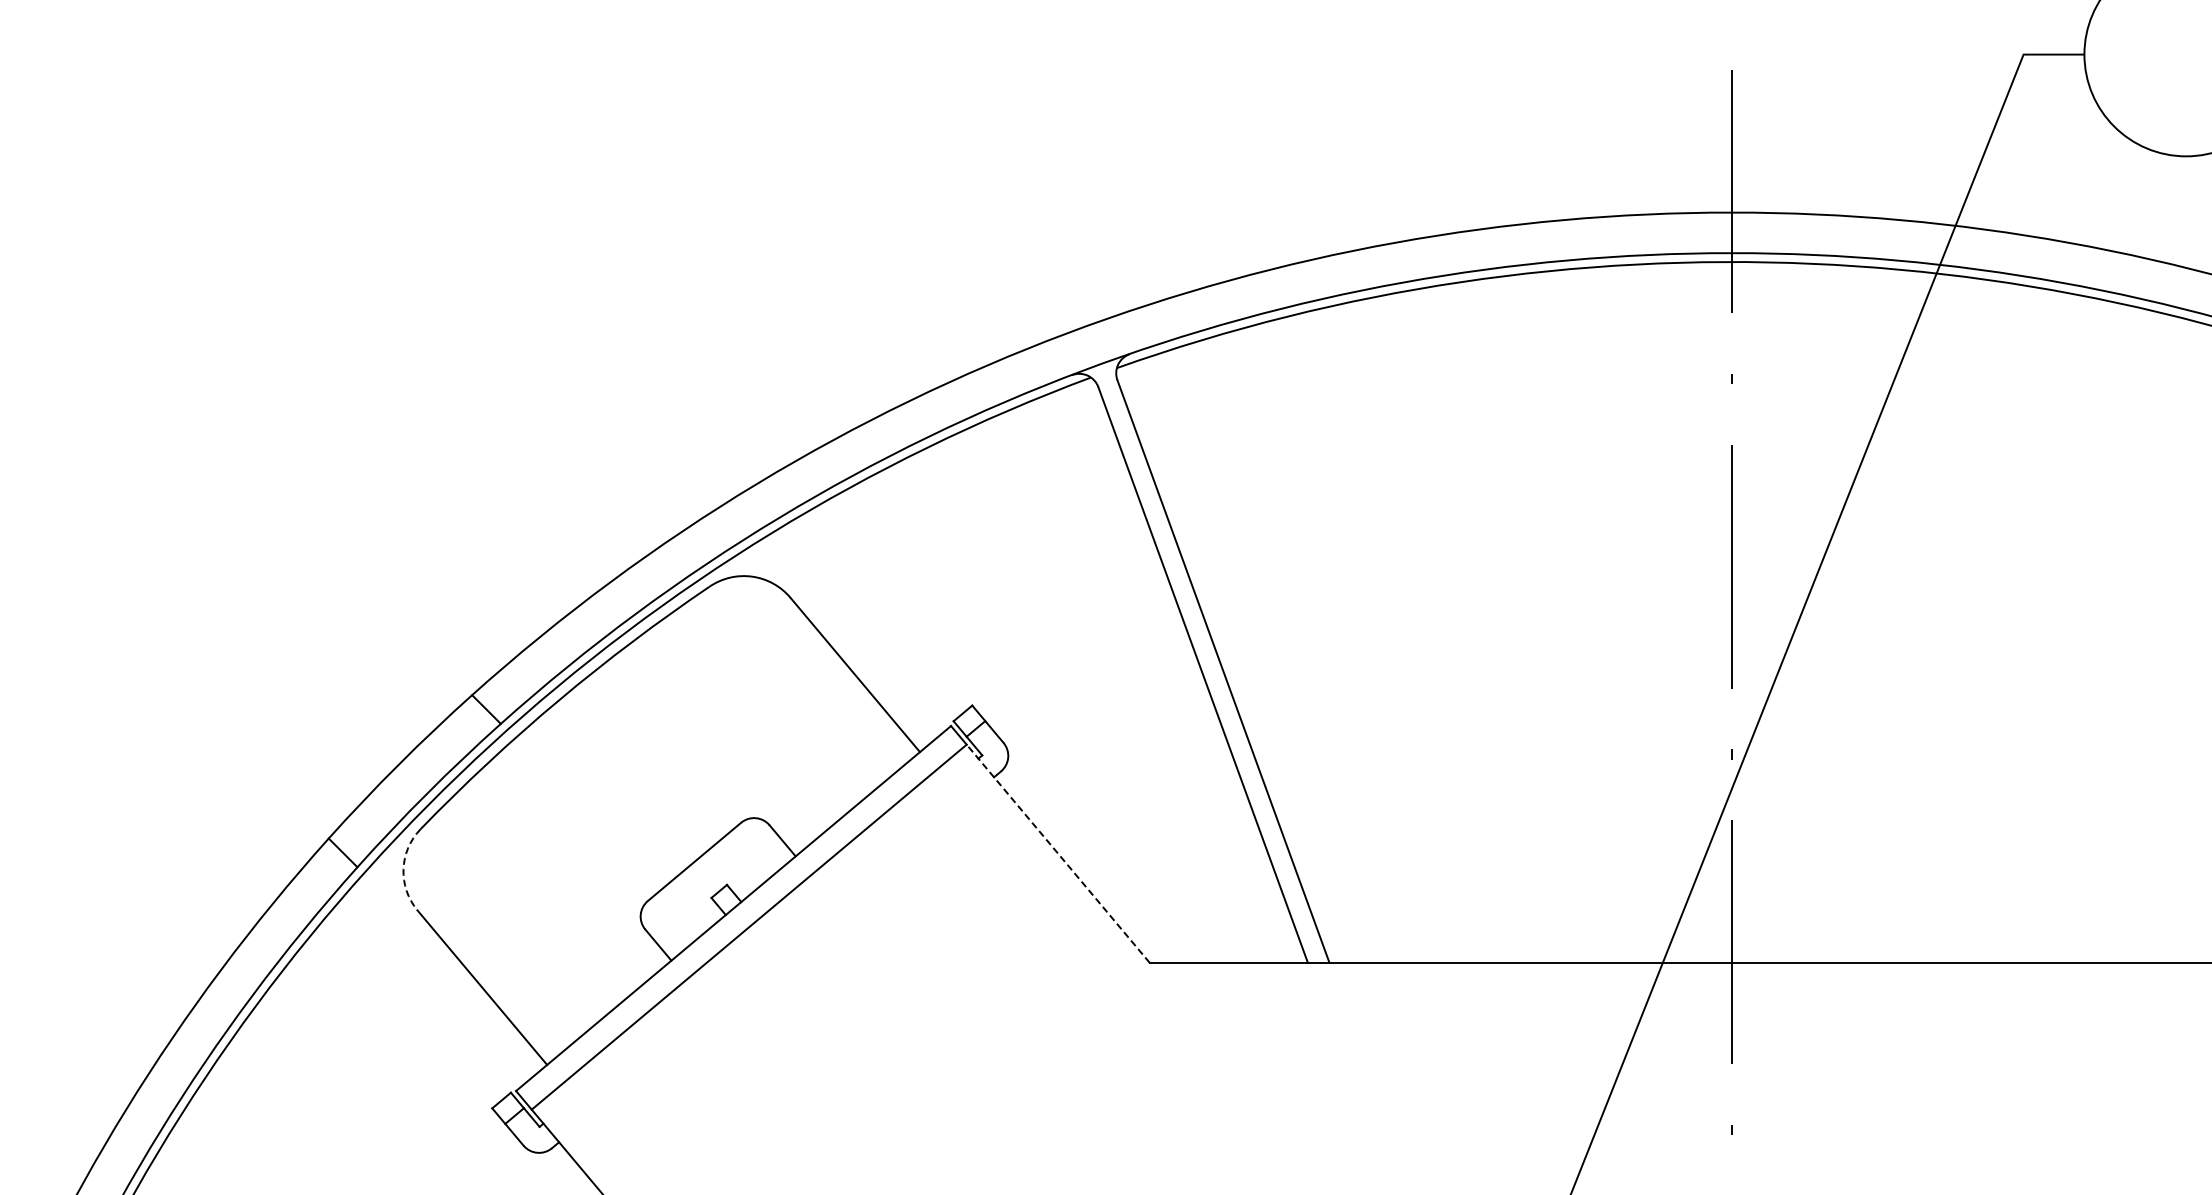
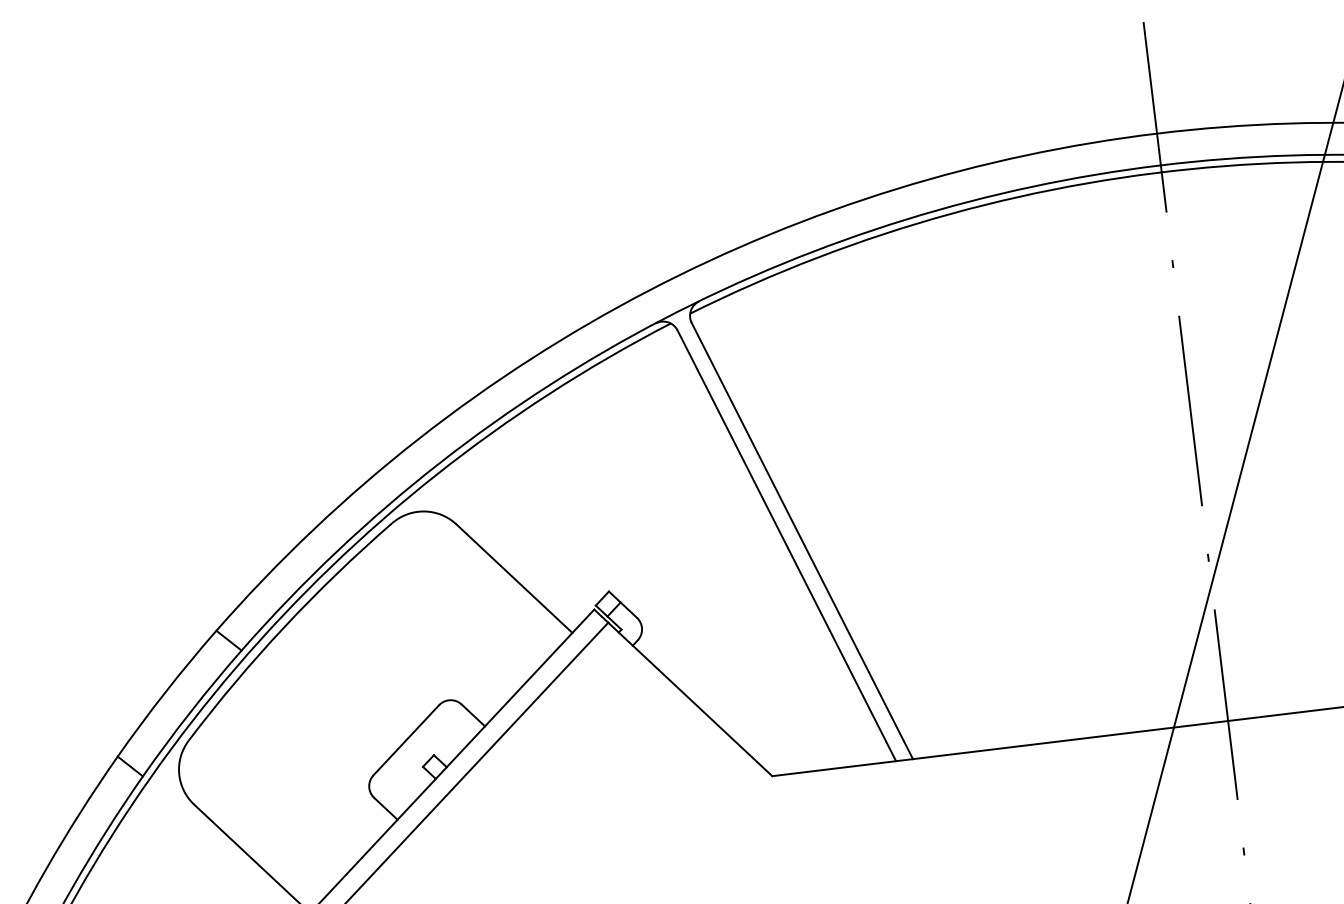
line: (1057, 853) -> (689, 699), dashed -> solid
arc: (403, 869) -> (179, 773), dashed -> solid

